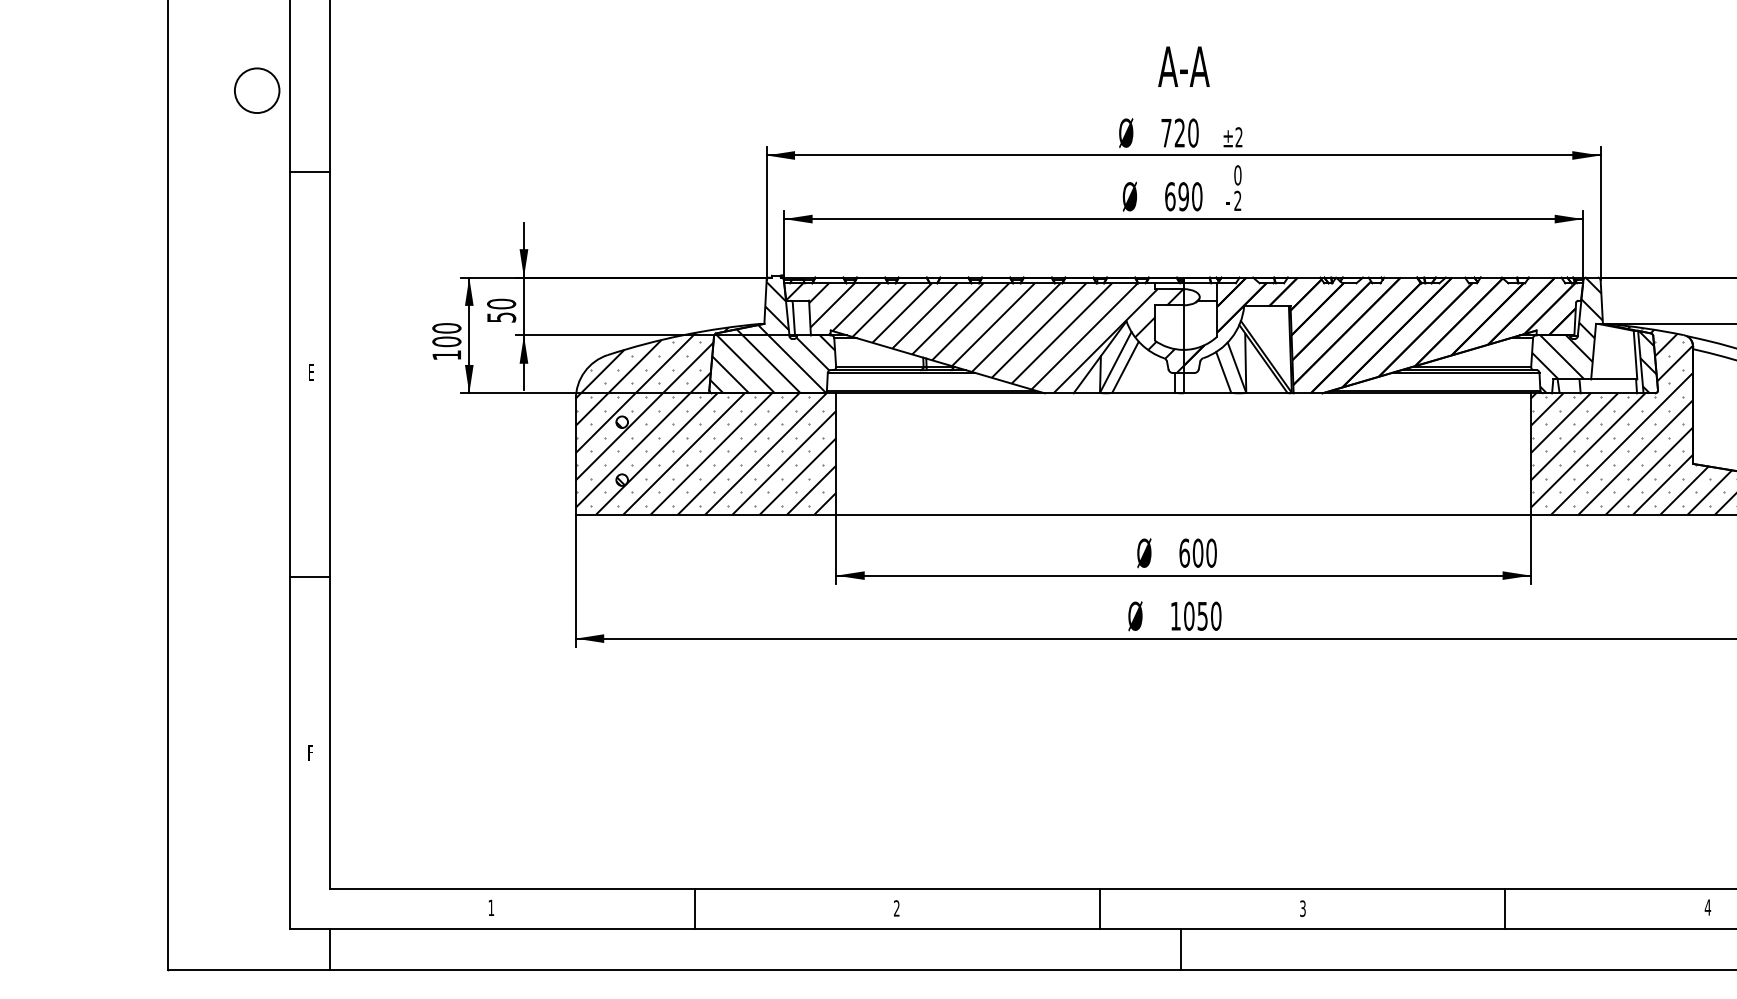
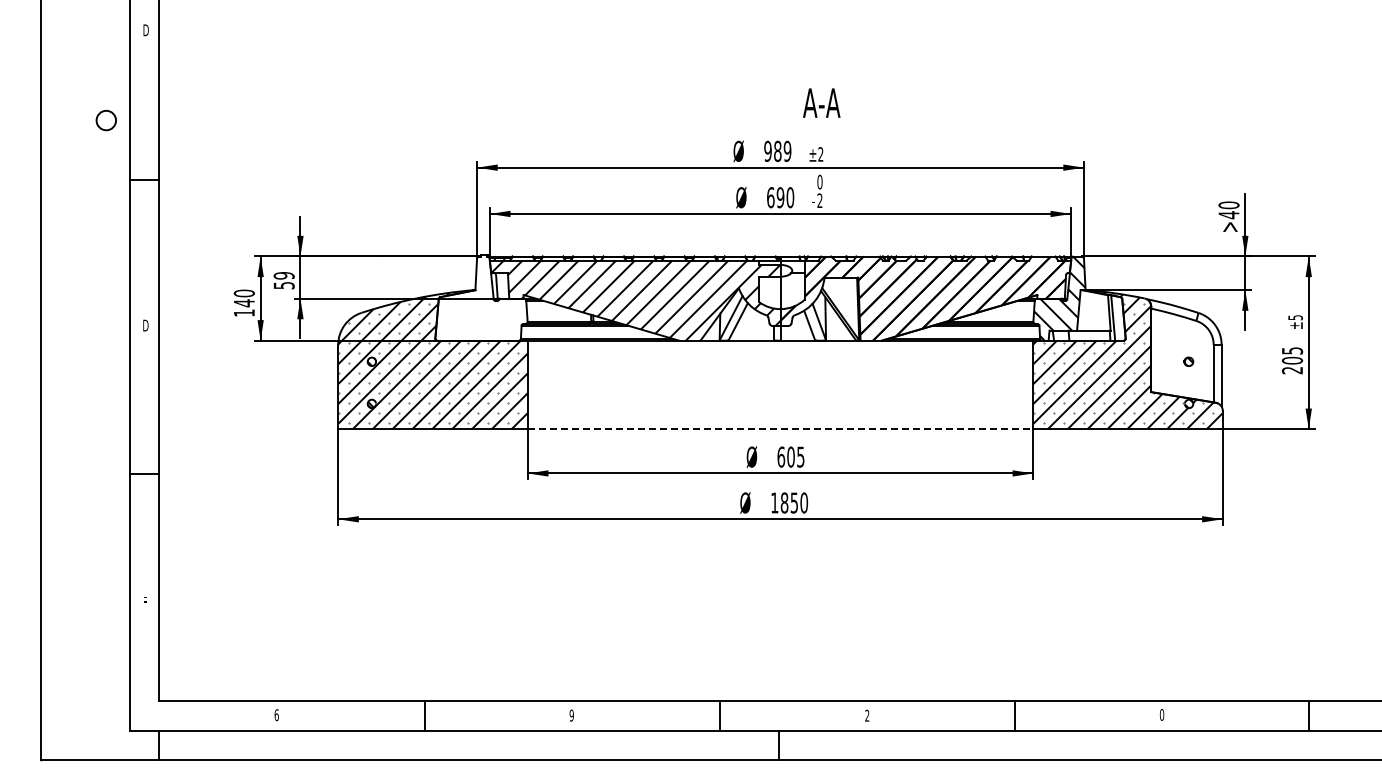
text: (1183, 65) -> (821, 102), moved
circle: (257, 90) -> (106, 120), size x0.6
text: (1179, 131) -> (777, 150), 720 -> 989
text: (502, 303) -> (284, 275), 50 -> 59
hatch: (772, 336) -> (481, 299), removed
text: (445, 342) -> (243, 303), 100 -> 140
hatch: (1646, 361) -> (1117, 317), removed
text: (311, 372) -> (145, 325), E -> D
line: (1183, 515) -> (780, 429), solid -> dashed
text: (1211, 552) -> (800, 456), 600 -> 605
text: (1189, 615) -> (784, 502), 1050 -> 1850
text: (1707, 906) -> (1161, 714), 4 -> 0
text: (491, 908) -> (276, 715), 1 -> 6
text: (896, 908) -> (571, 715), 2 -> 9
text: (1303, 908) -> (867, 715), 3 -> 2

